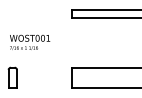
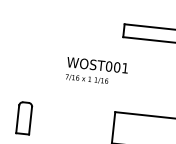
text: (30, 41) -> (97, 70), moved

